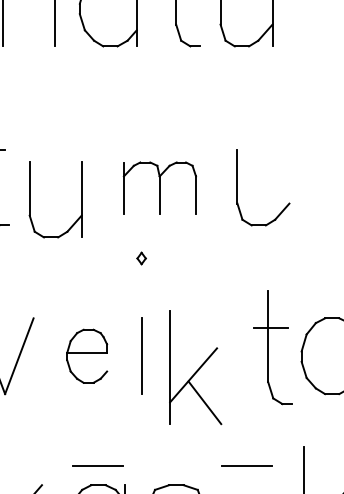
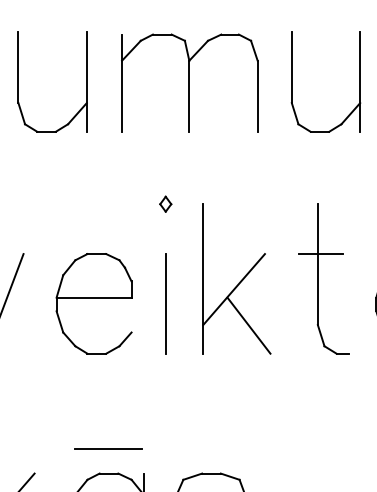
part: (159, 187) -> (189, 81), size x1.43
line: (289, 187) -> (360, 81), added
part: (30, 199) -> (19, 81), moved
part: (141, 258) -> (165, 204), moved
part: (272, 347) -> (323, 279), moved
part: (86, 356) -> (93, 304), size x1.43
part: (195, 367) -> (236, 279), moved
line: (246, 465) -> (303, 447), removed

